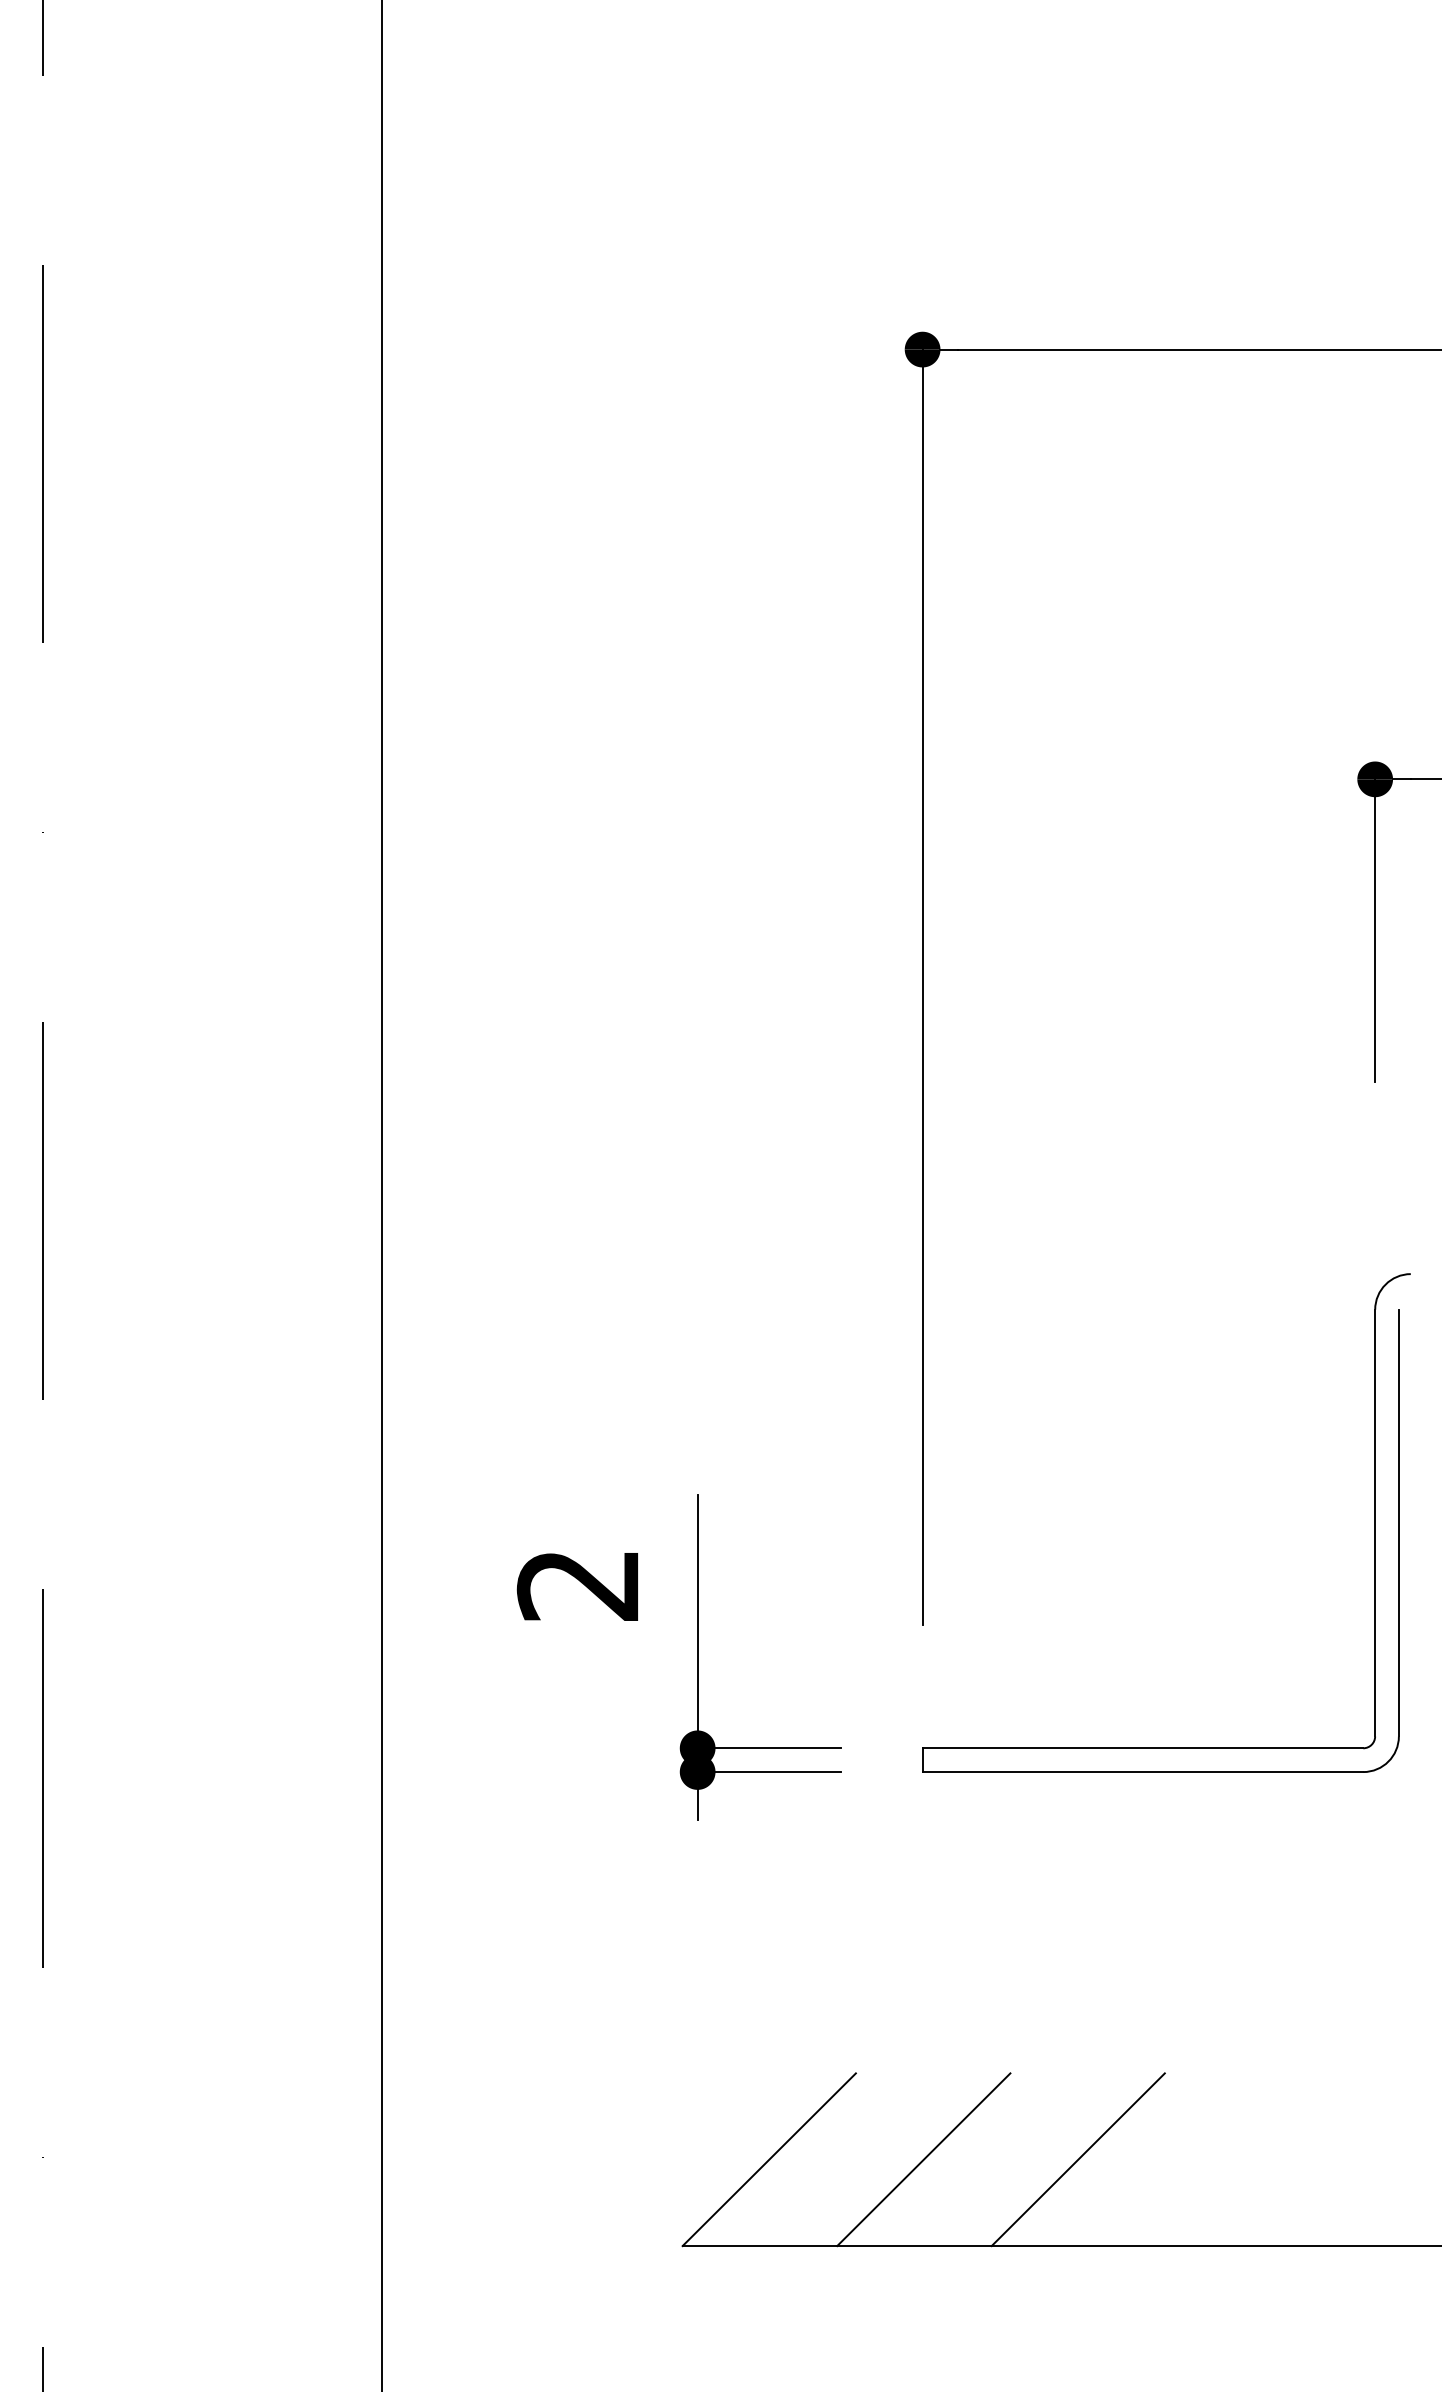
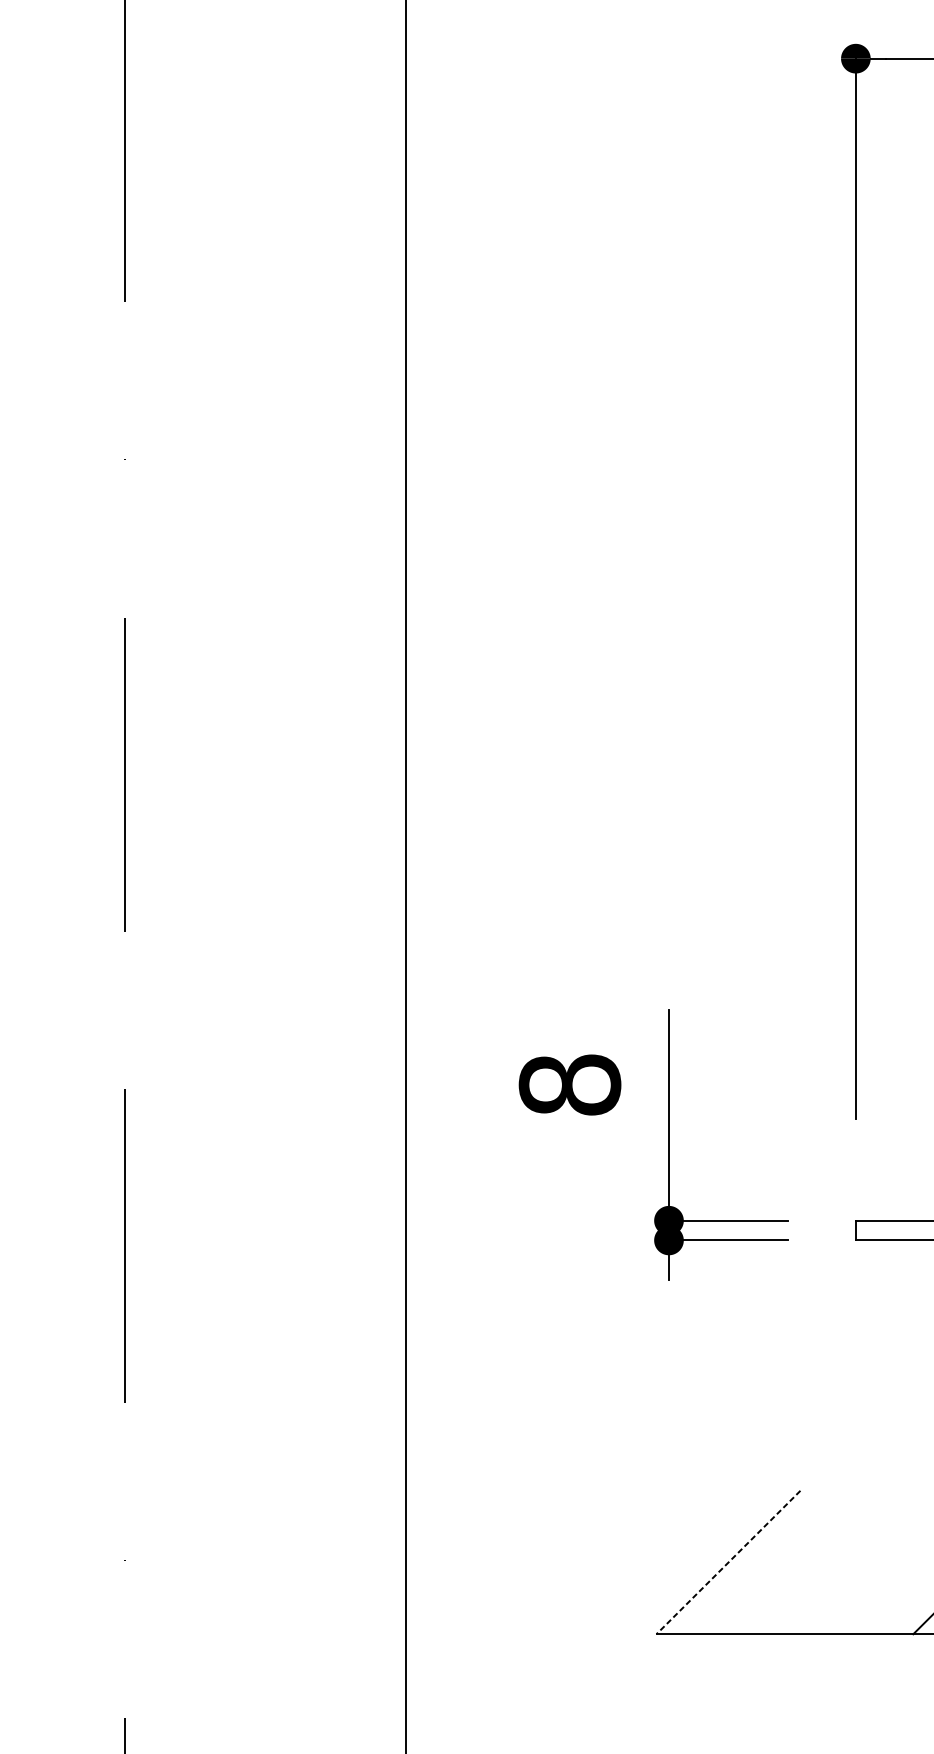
text: (578, 1584) -> (569, 1084), 2 -> 8
line: (923, 2159) -> (856, 1562), removed
line: (768, 2160) -> (727, 1563), solid -> dashed

